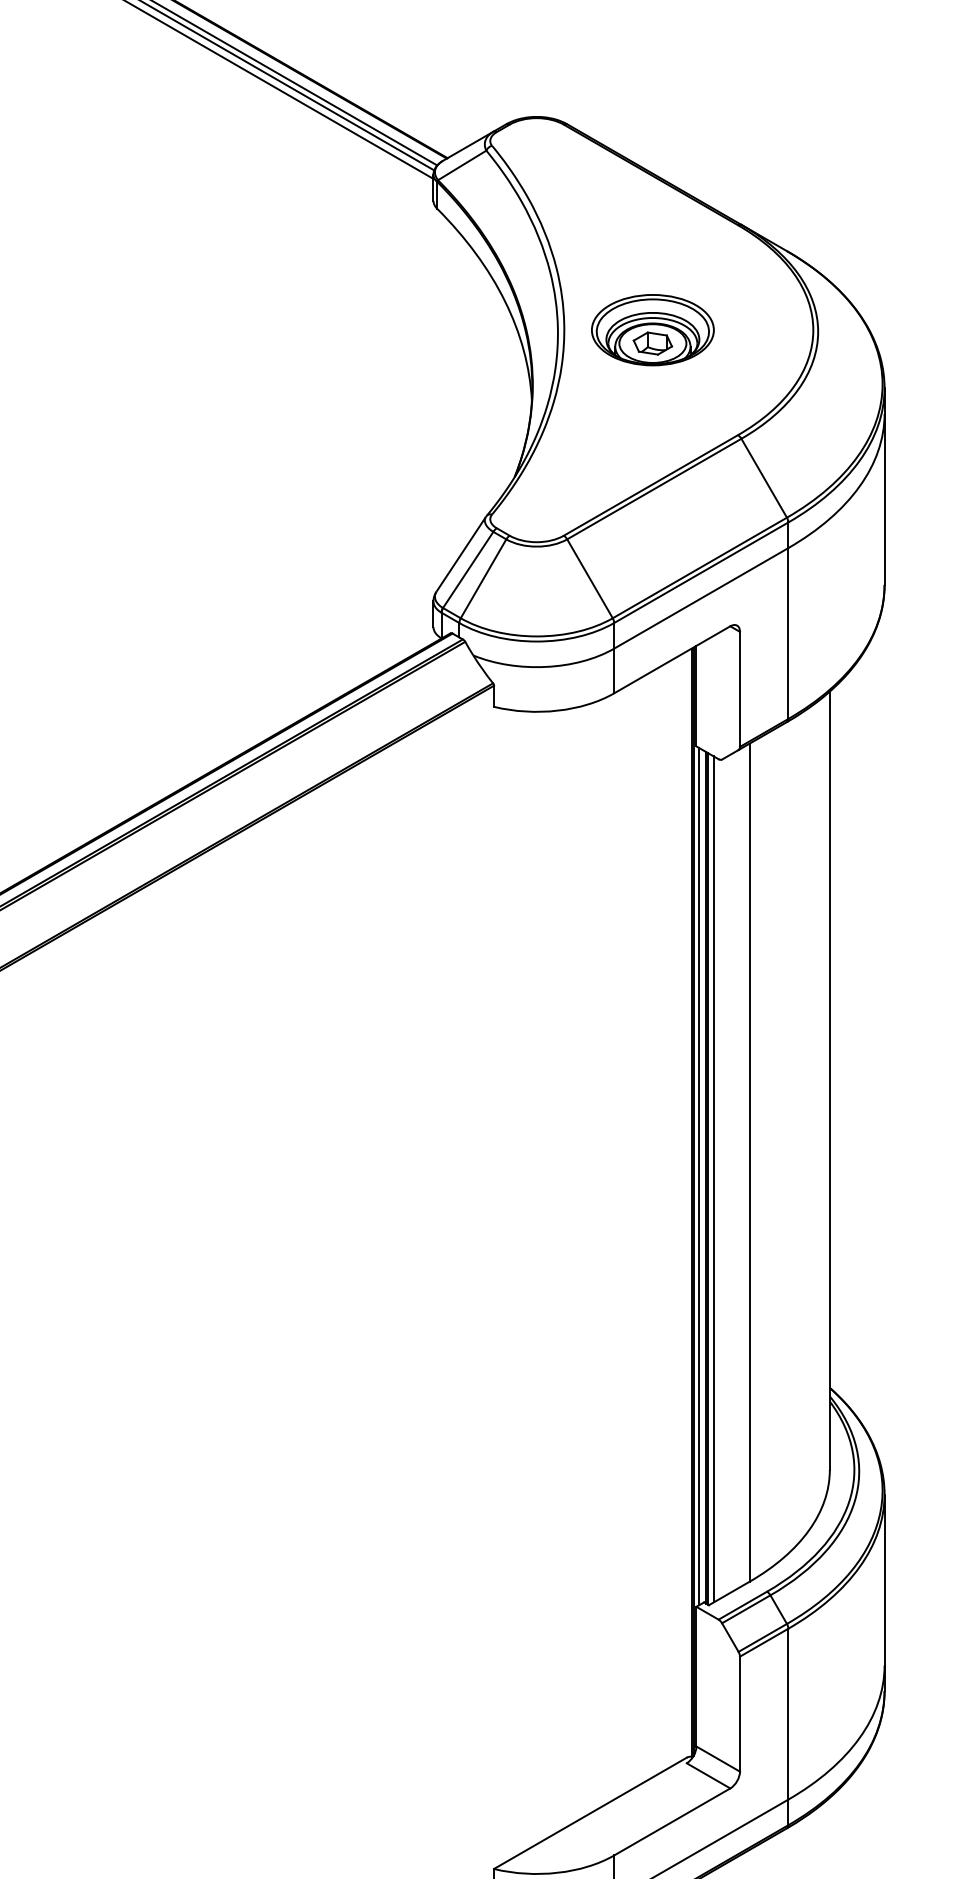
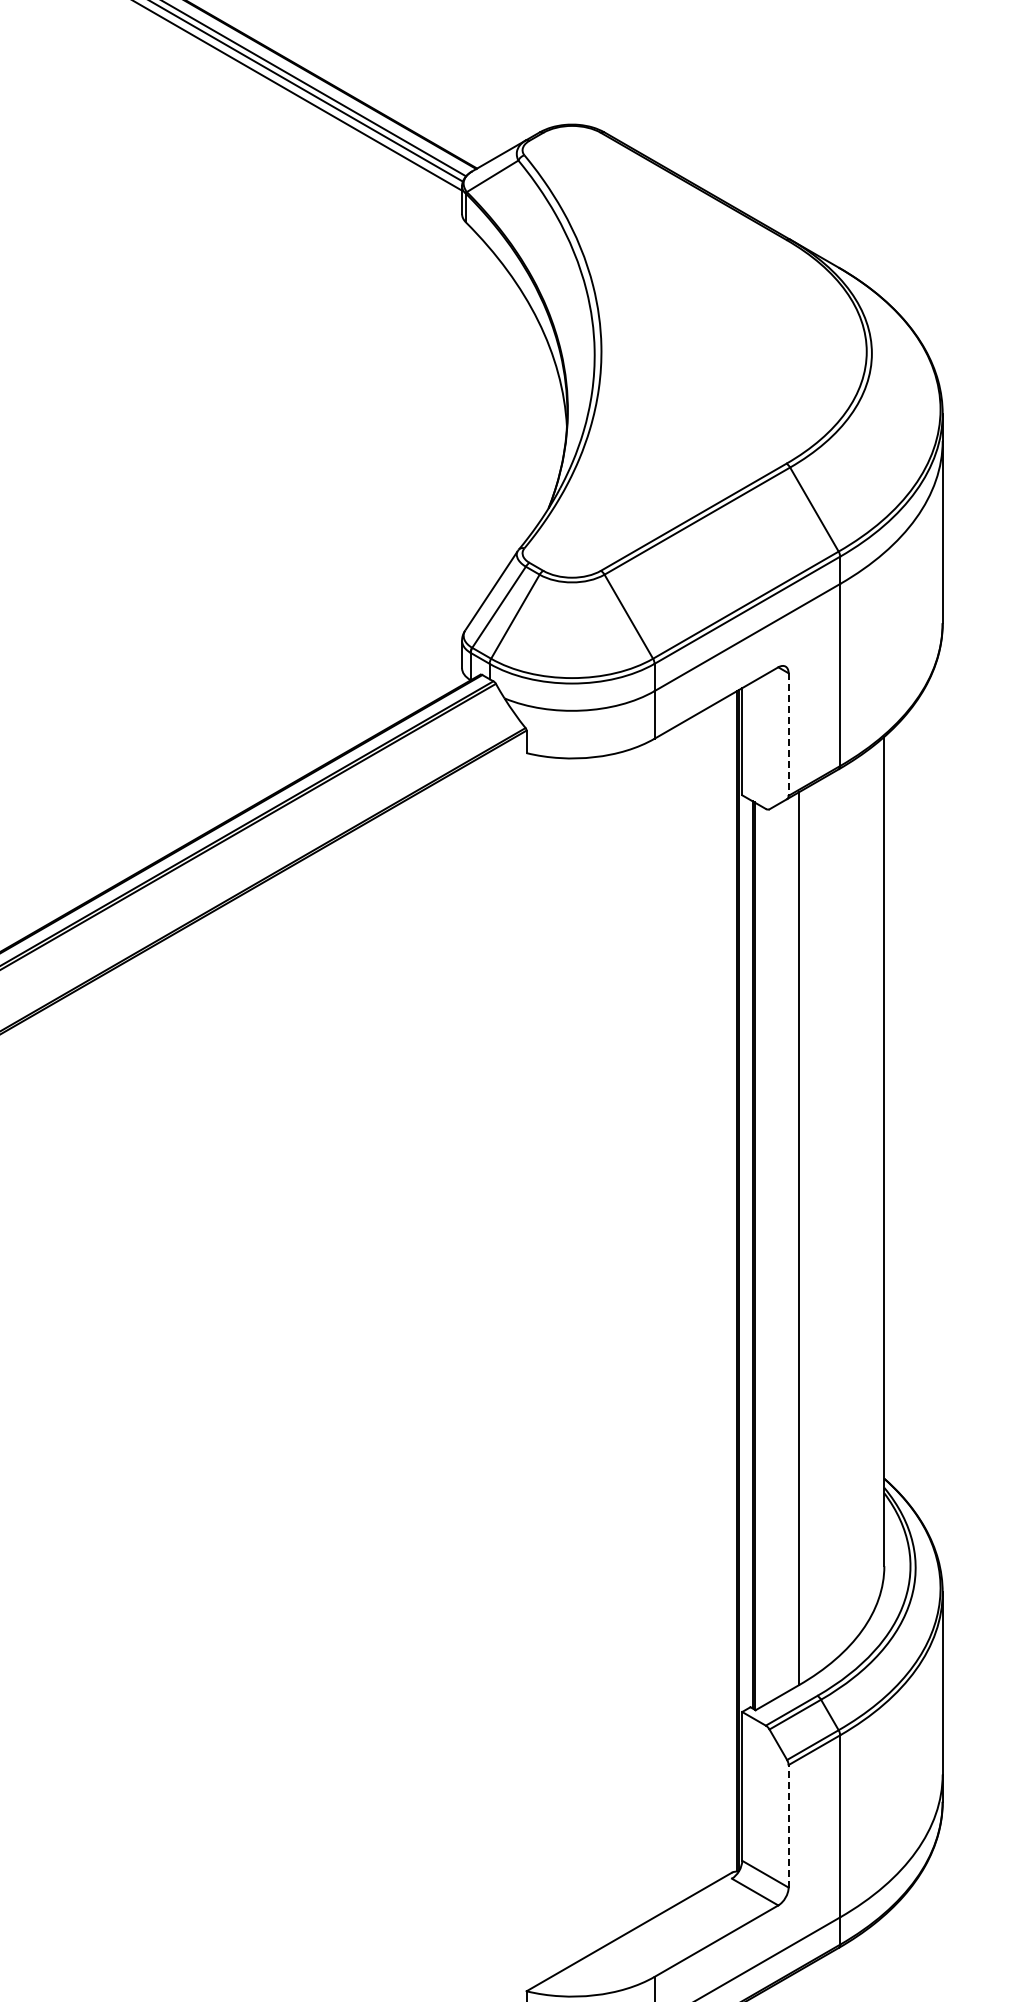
part: (652, 329) -> (695, 351), removed
line: (739, 690) -> (788, 735), solid -> dashed
line: (699, 1176) -> (745, 1253), removed
line: (713, 1179) -> (760, 1256), removed
line: (739, 1713) -> (788, 1825), solid -> dashed

